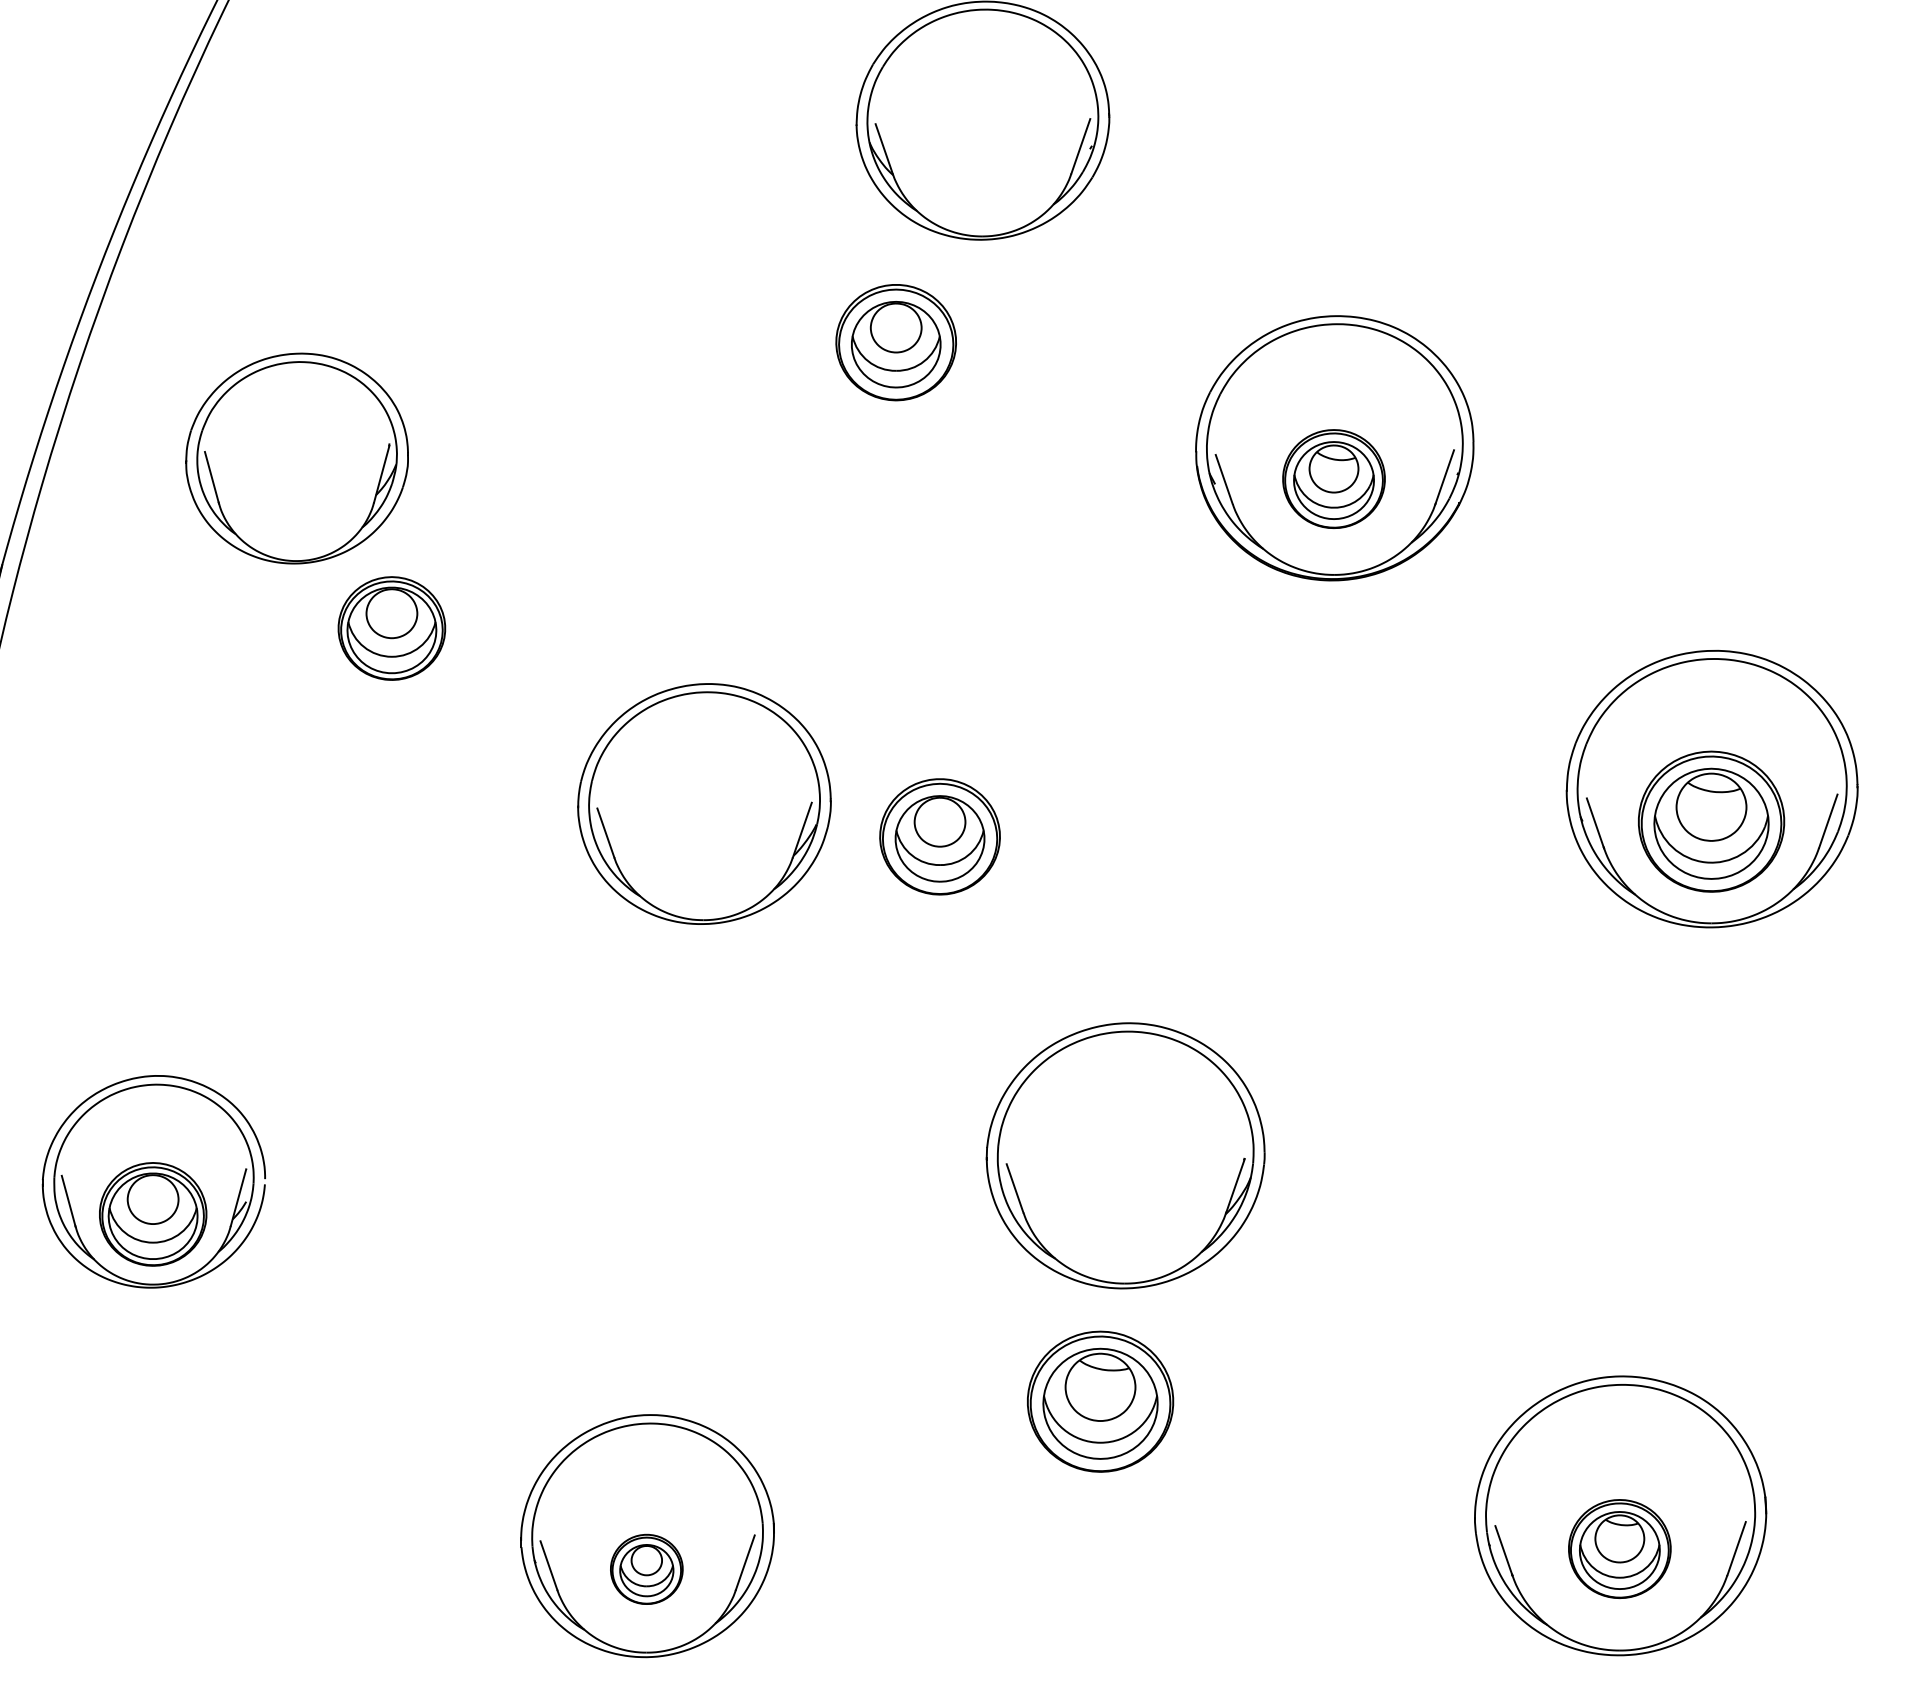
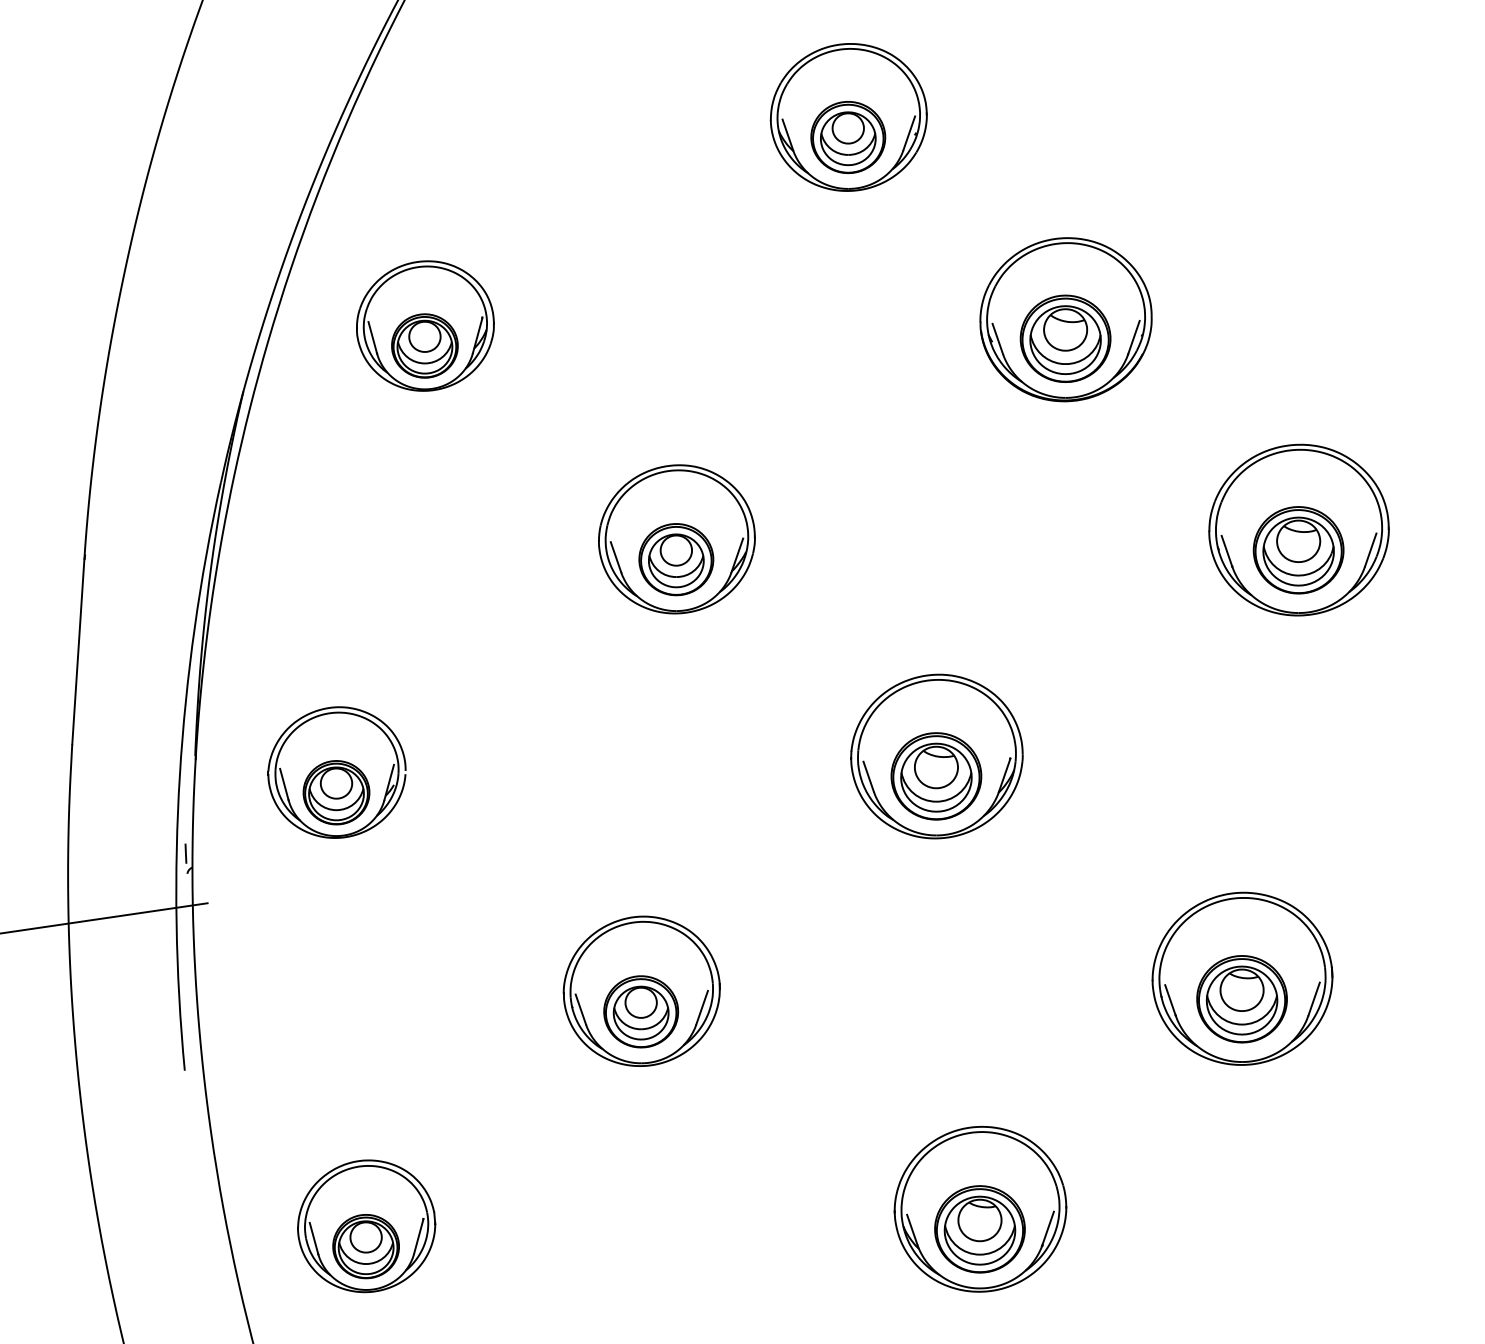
part: (896, 342) -> (848, 137), moved
part: (1333, 478) -> (1065, 338), size x1.43
part: (391, 627) -> (424, 345), moved
part: (940, 836) -> (676, 559), moved
part: (1100, 1401) -> (936, 776), moved
part: (1618, 1549) -> (1241, 999), size x1.43
part: (647, 1568) -> (641, 1011), size x1.67

